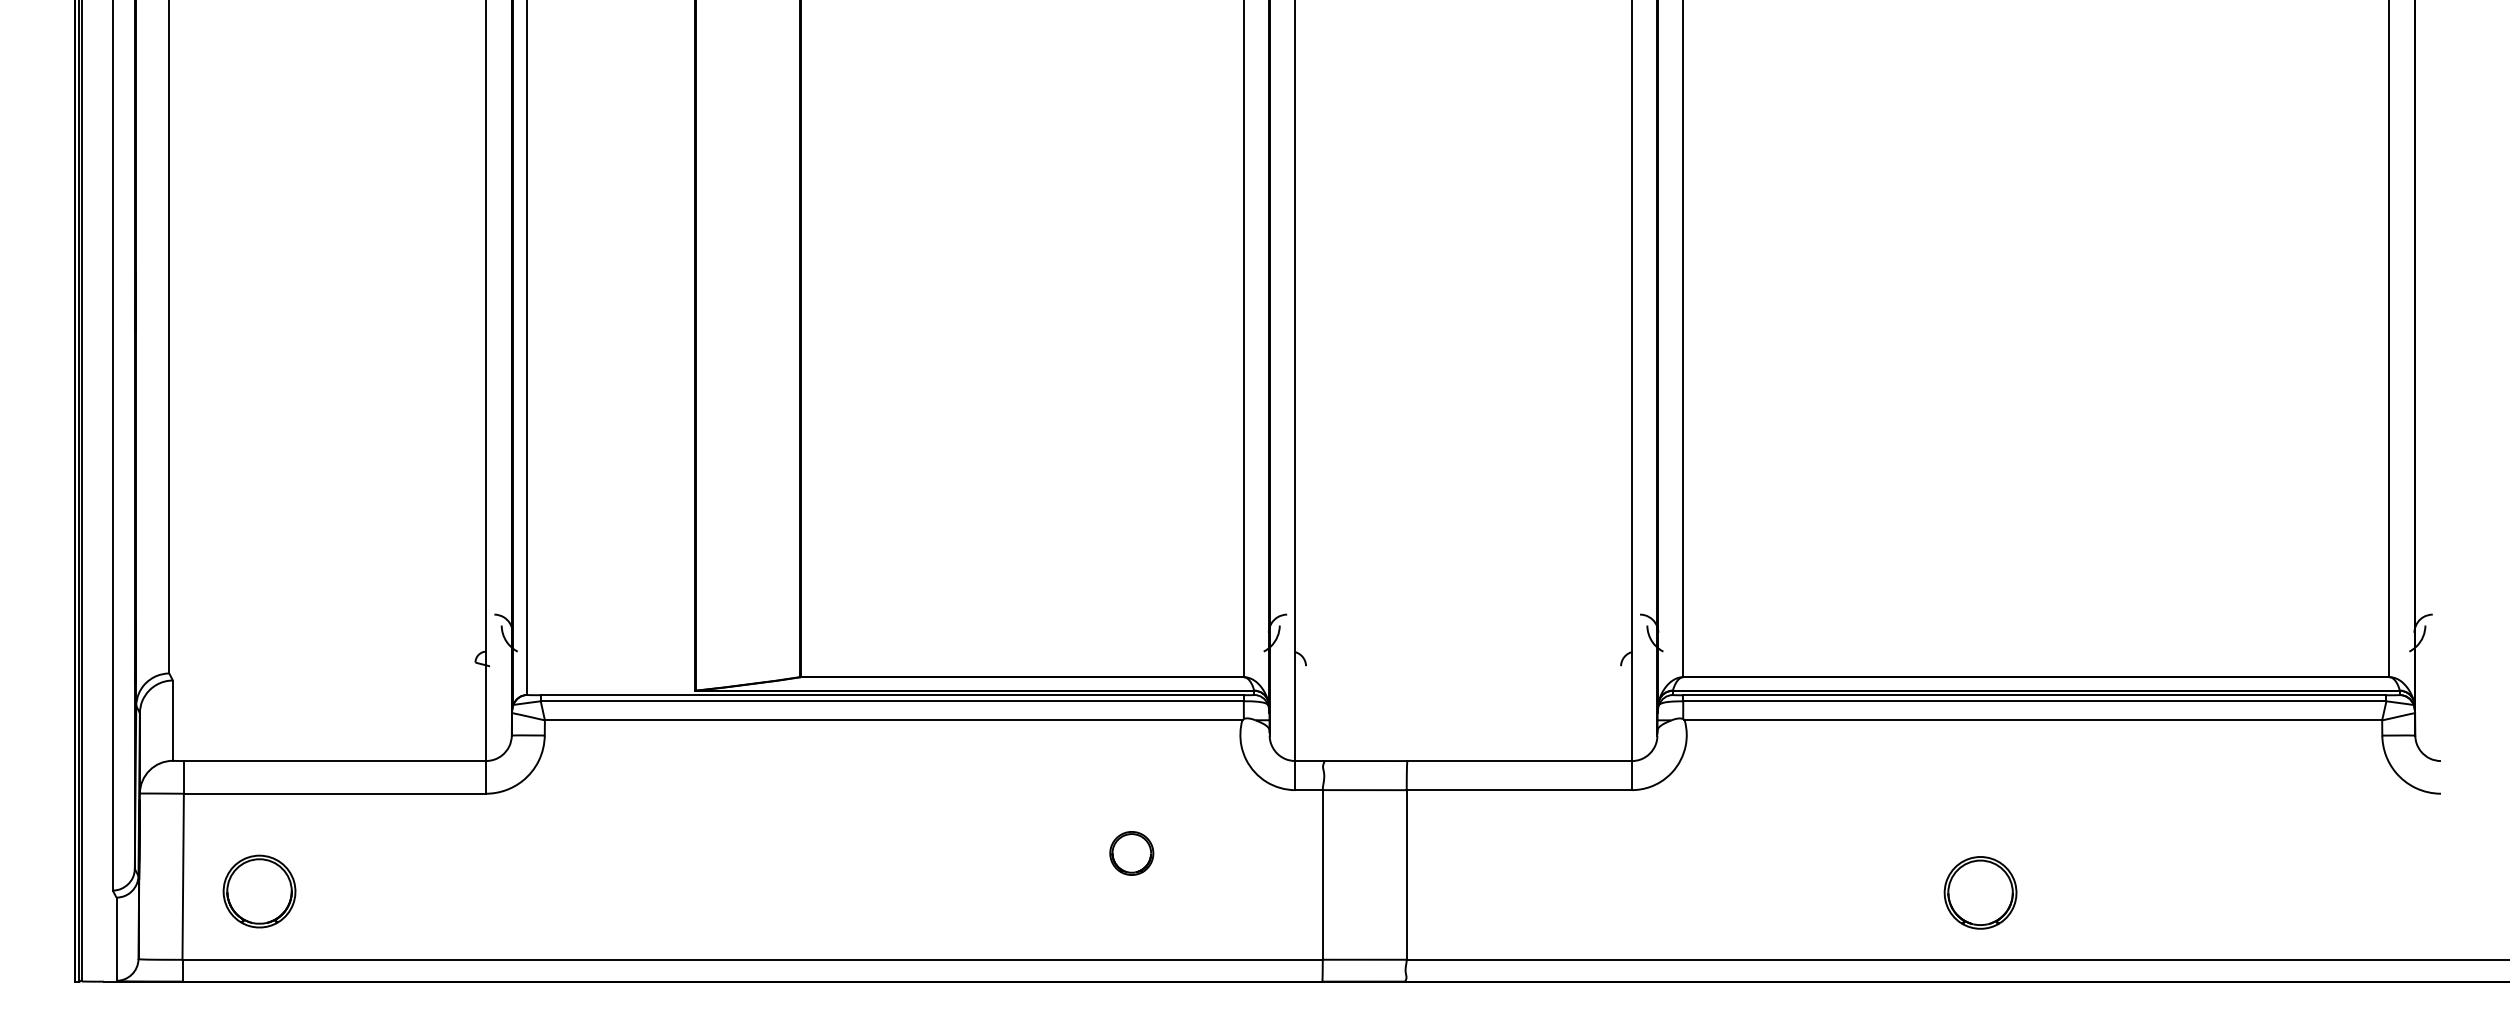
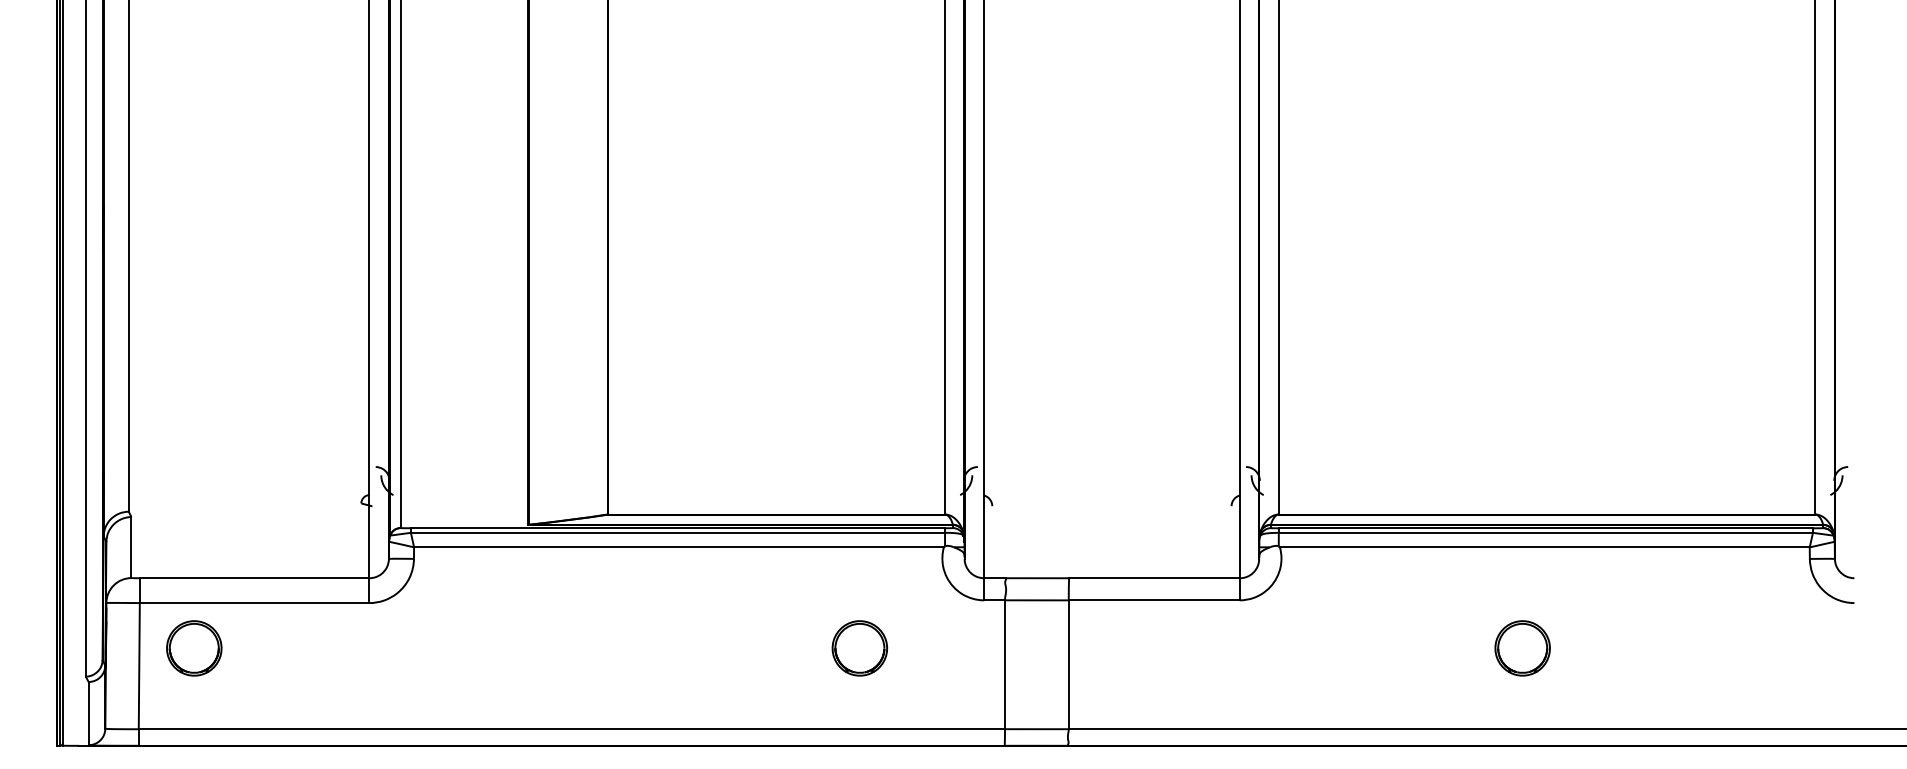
part: (1131, 853) -> (859, 648), size x1.67
part: (259, 891) -> (194, 648), moved
part: (1980, 893) -> (1522, 648), moved

